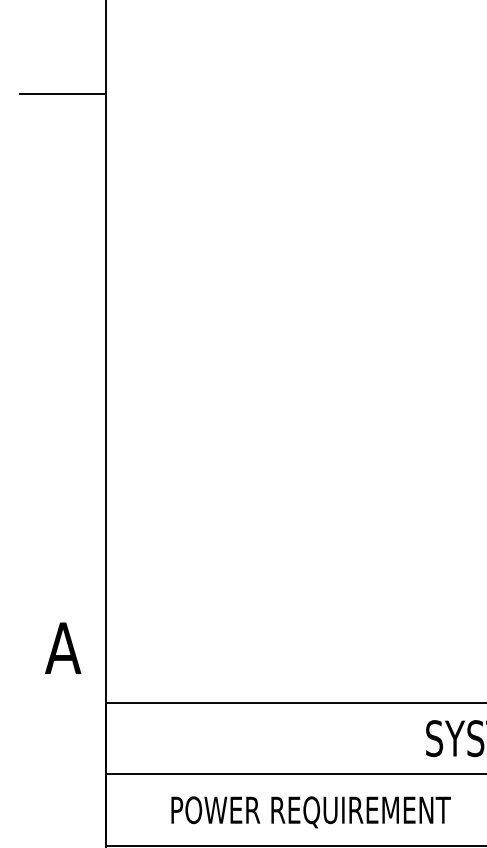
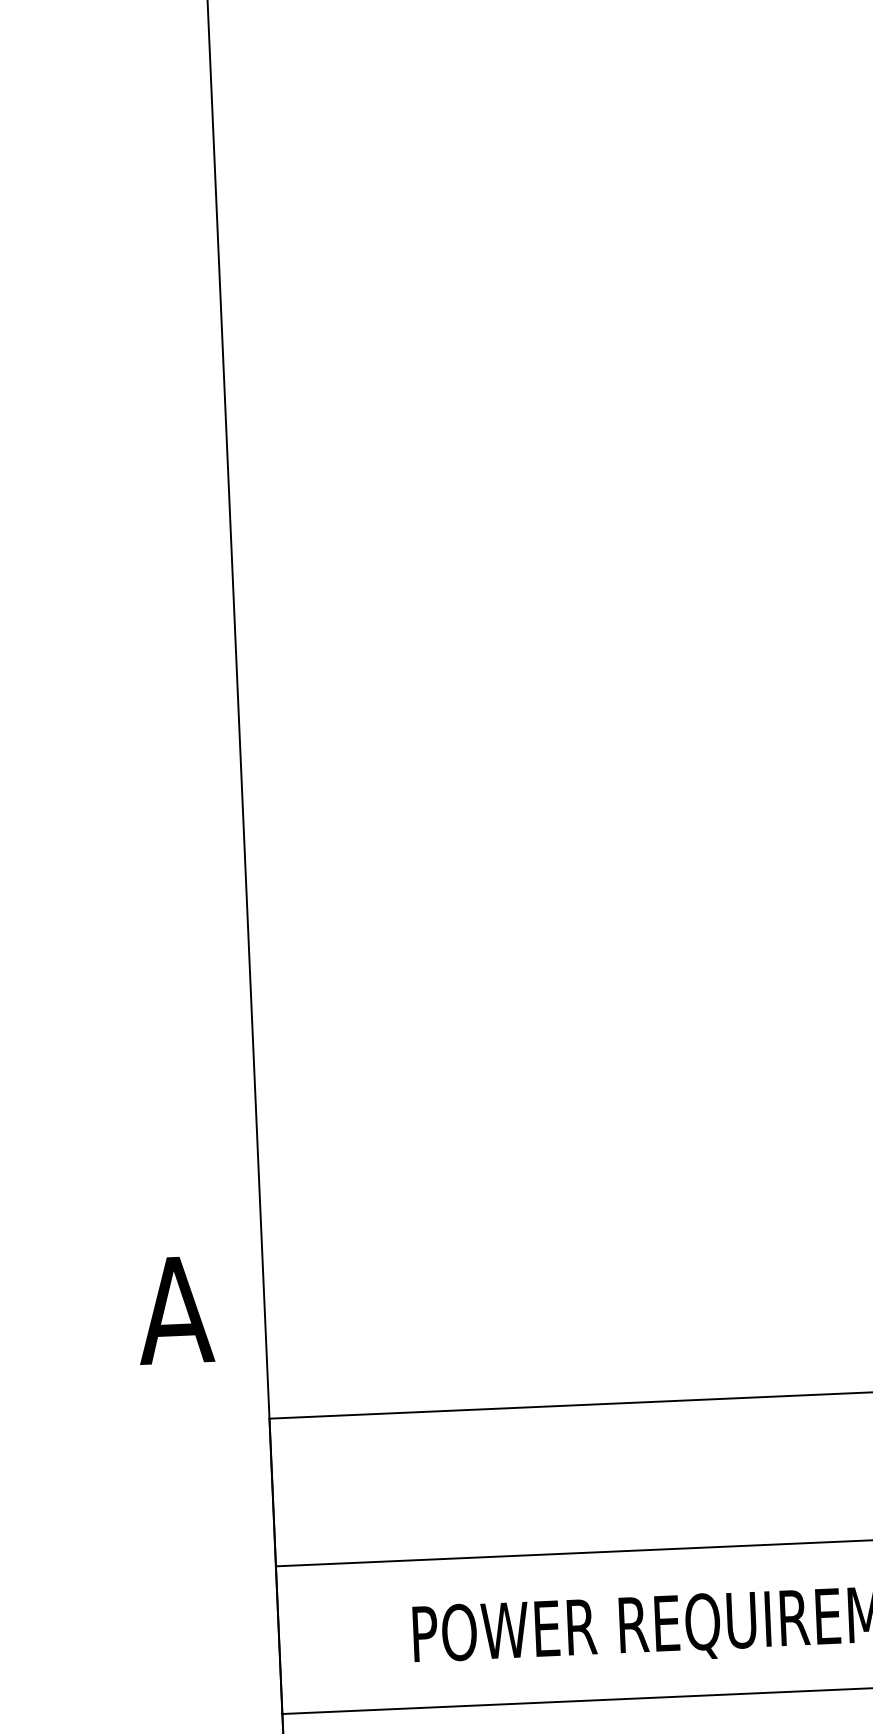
line: (62, 94) -> (124, 168), removed

